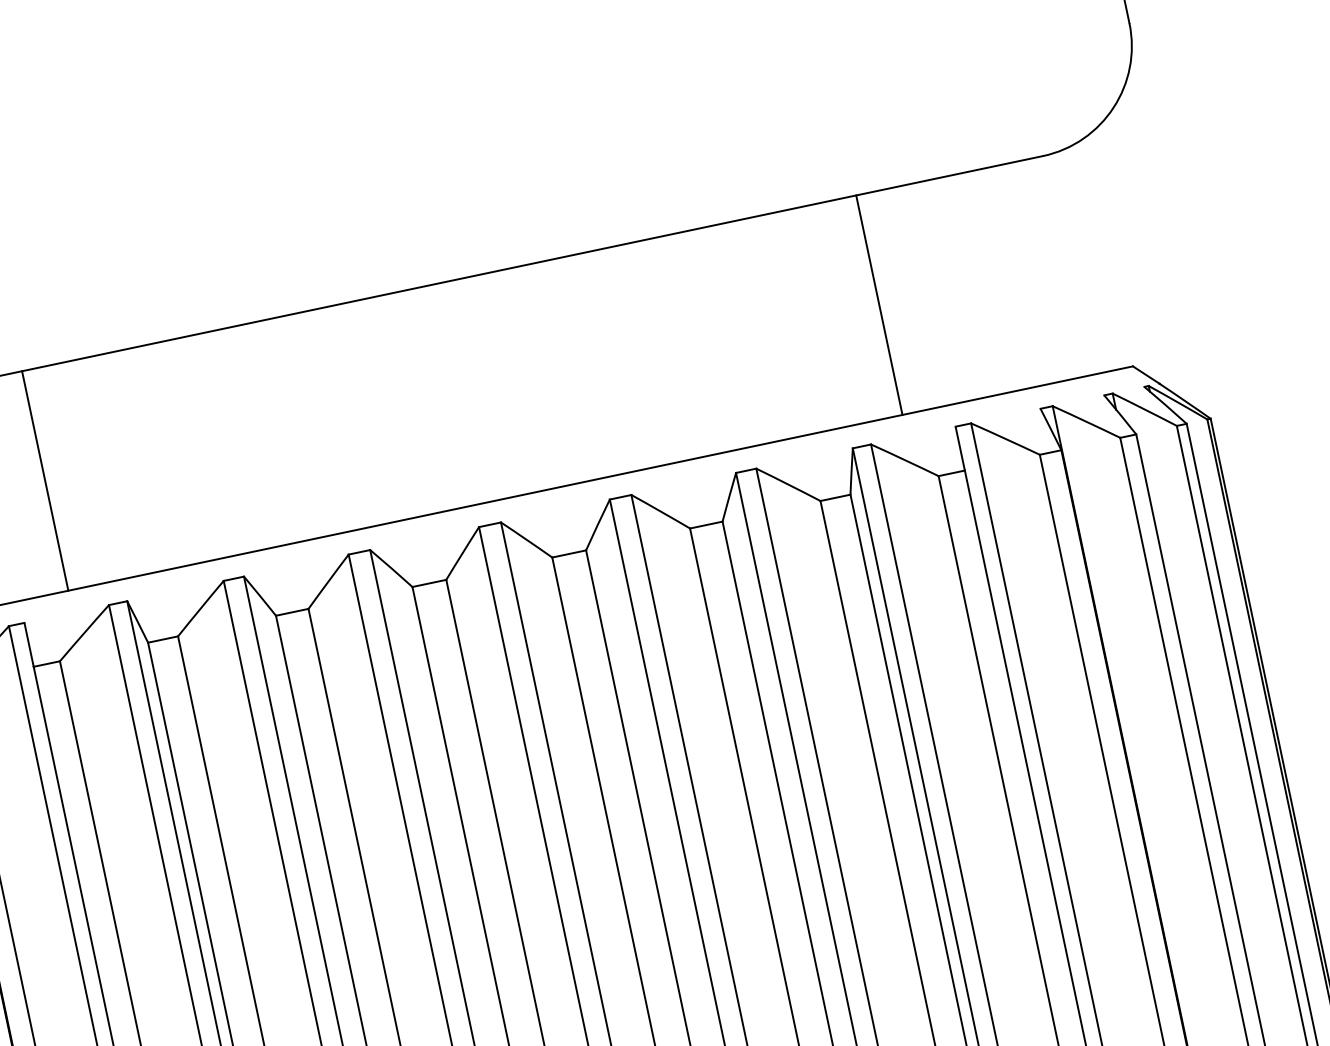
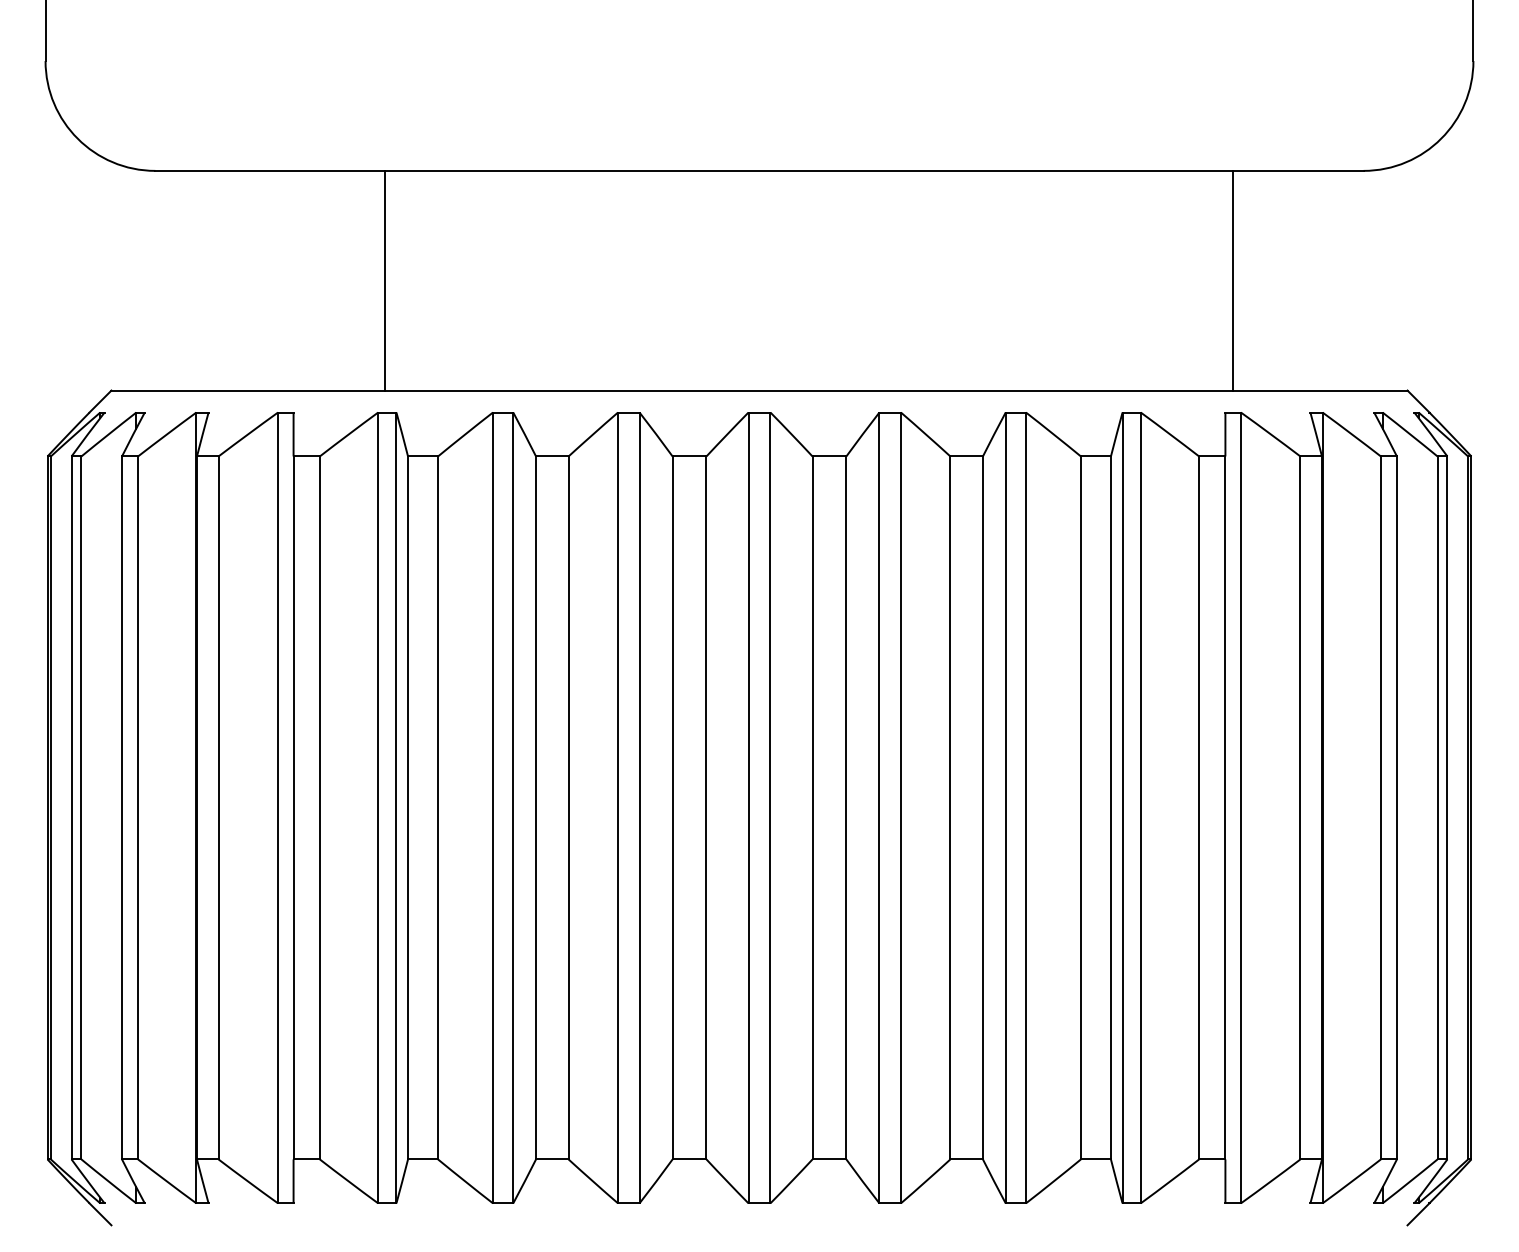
line: (878, 305) -> (1232, 280), moved
line: (45, 480) -> (385, 280), moved

